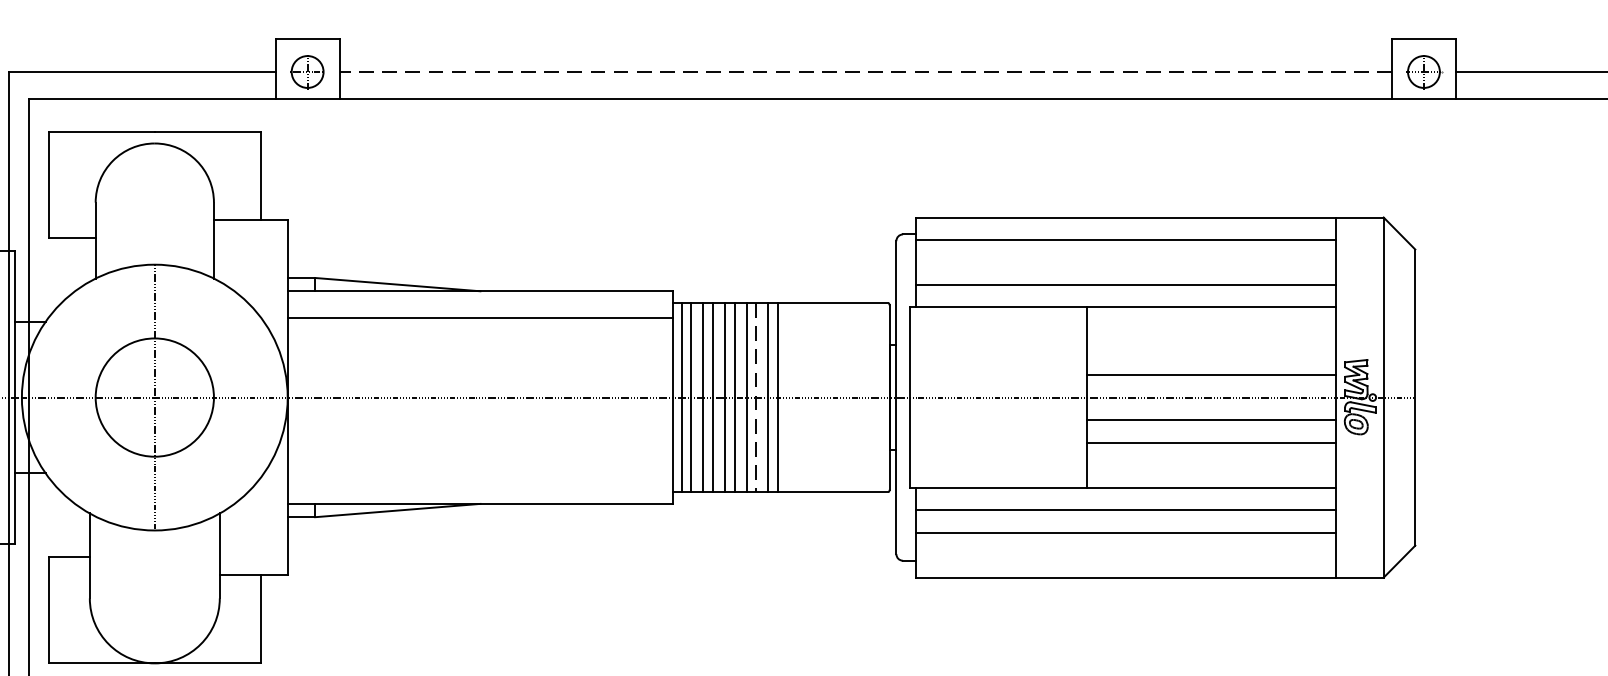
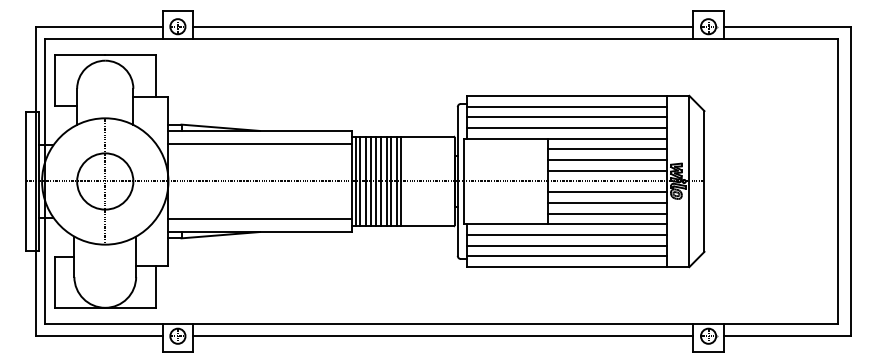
line: (864, 71) -> (442, 26), dashed -> solid
line: (1125, 262) -> (566, 117), added
line: (1211, 330) -> (607, 149), added
line: (1211, 353) -> (607, 160), added
line: (756, 397) -> (391, 181), dashed -> solid
line: (1211, 464) -> (607, 213), added
line: (479, 477) -> (259, 219), added
line: (1125, 555) -> (566, 256), added

